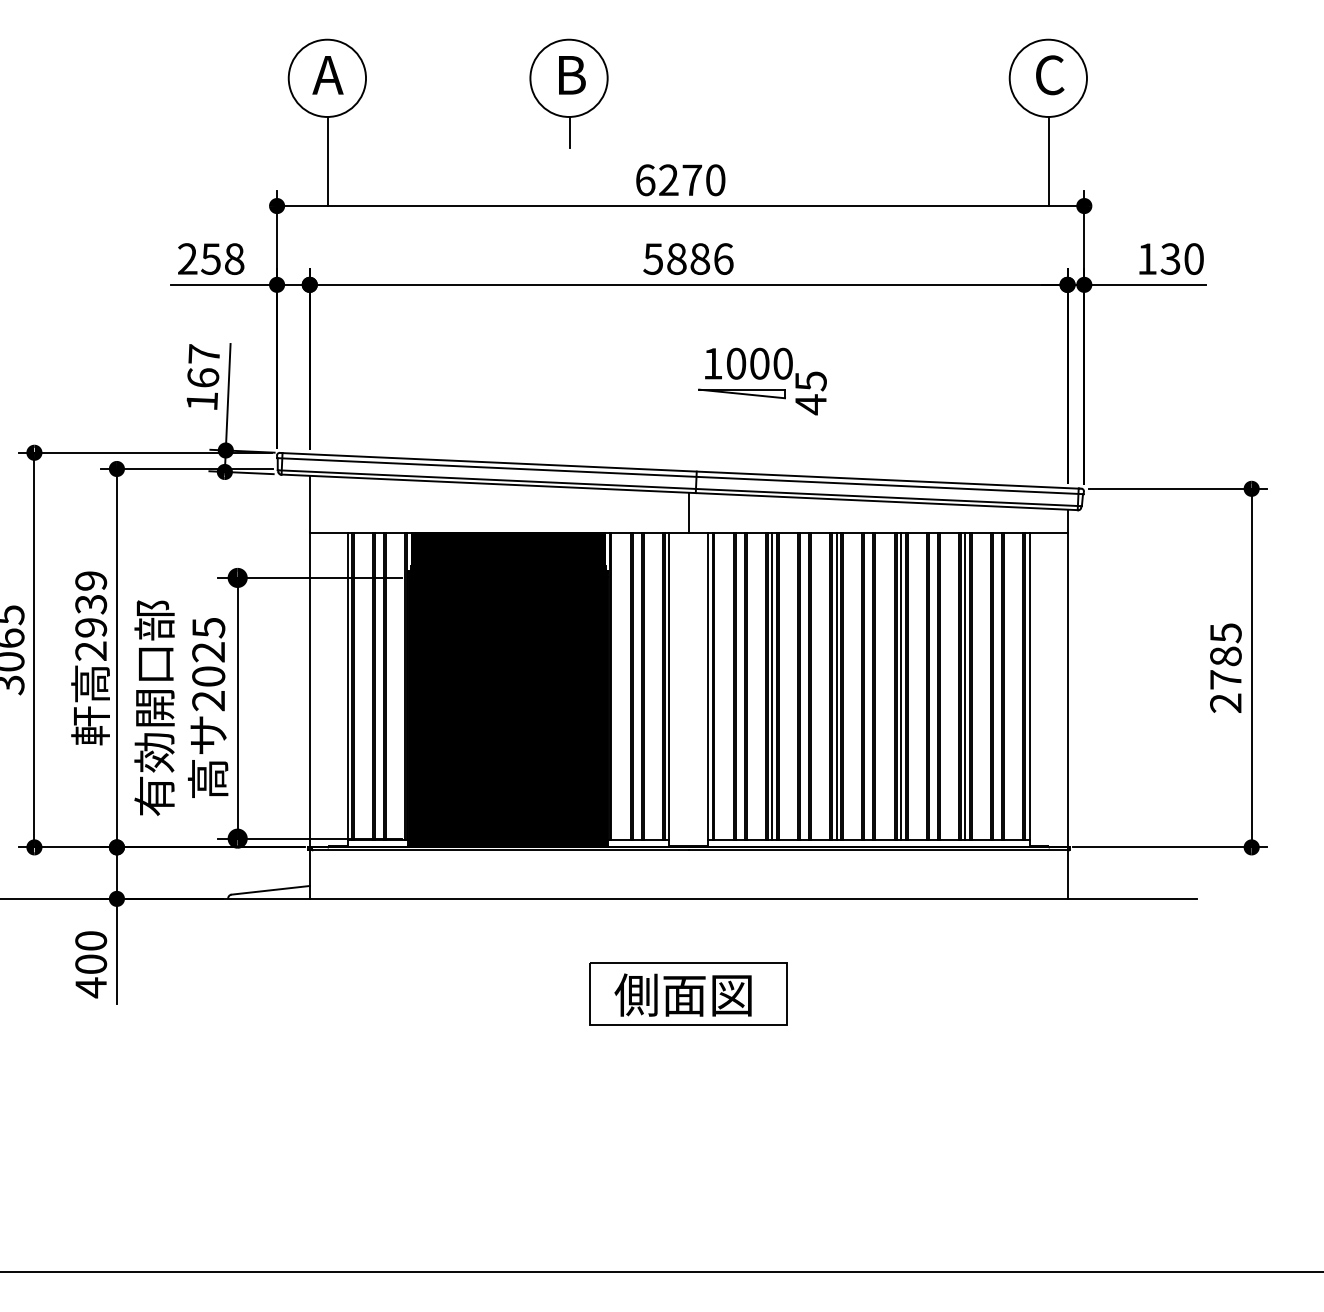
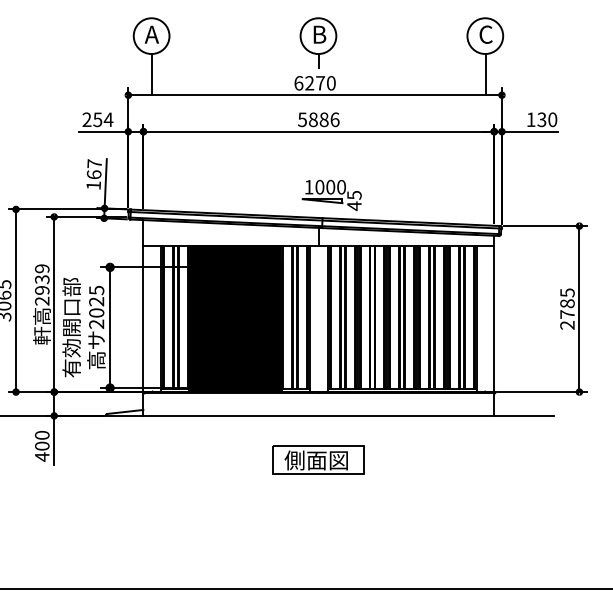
part: (569, 92) -> (318, 42), moved
text: (234, 258) -> (108, 119), 258 -> 254
part: (761, 379) -> (331, 194), moved

